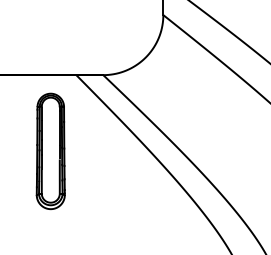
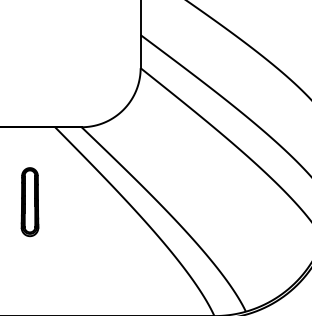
part: (50, 150) -> (29, 201), size x0.6

